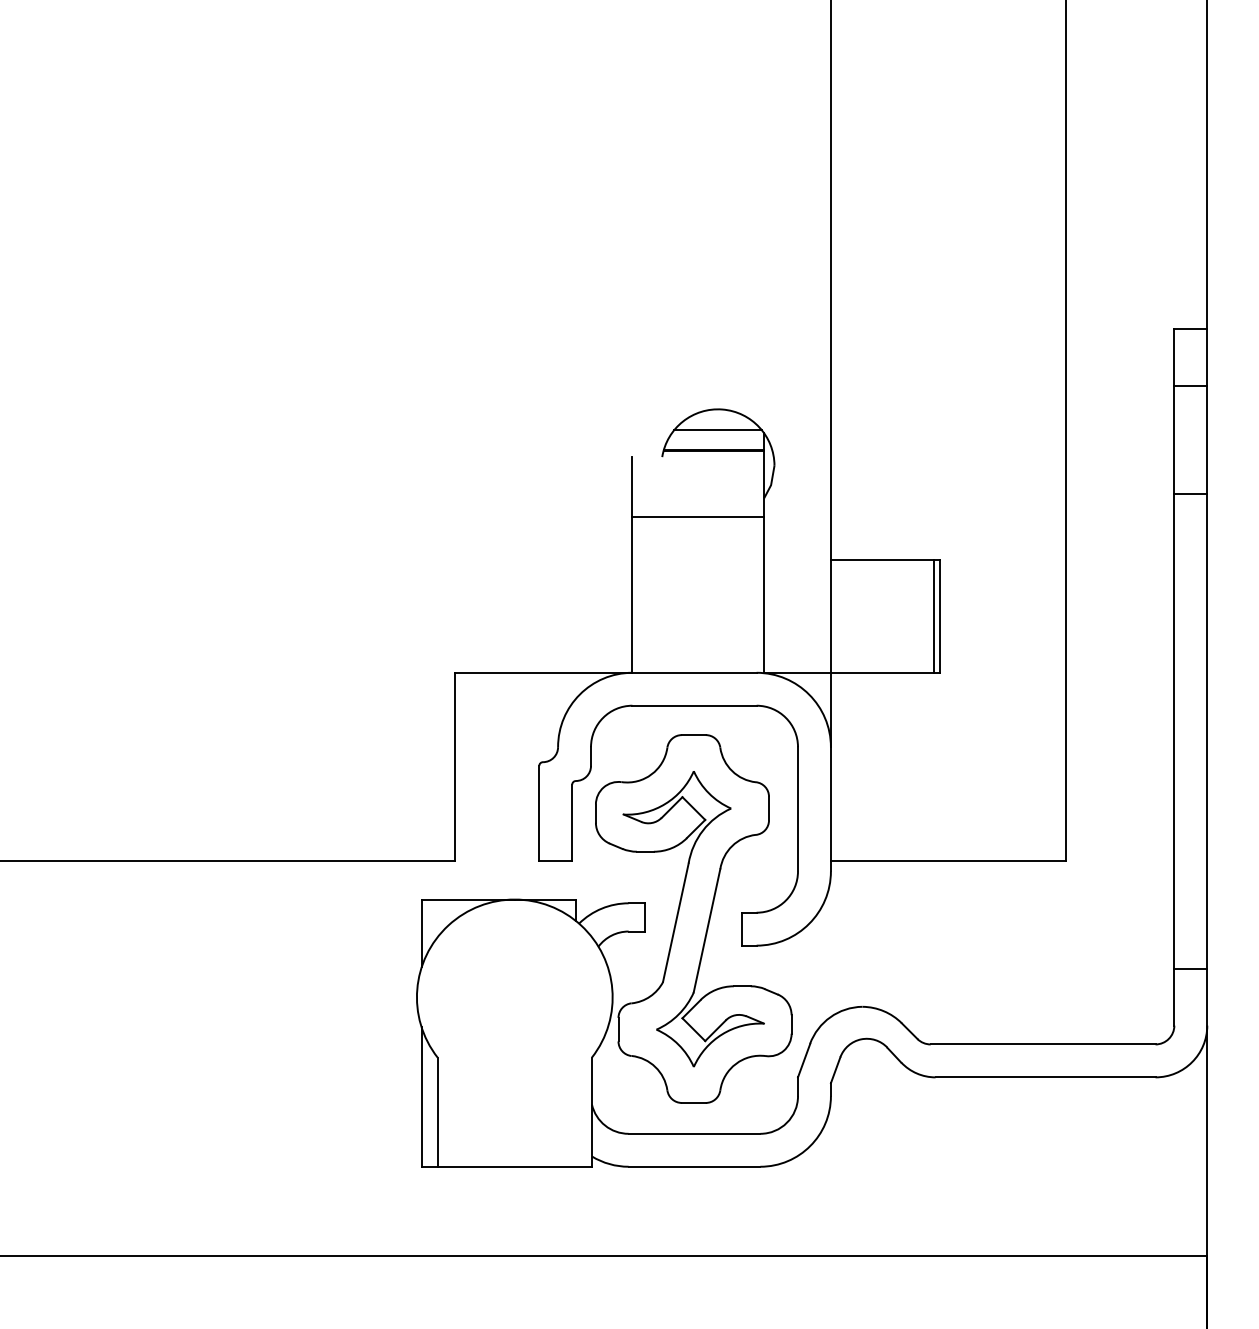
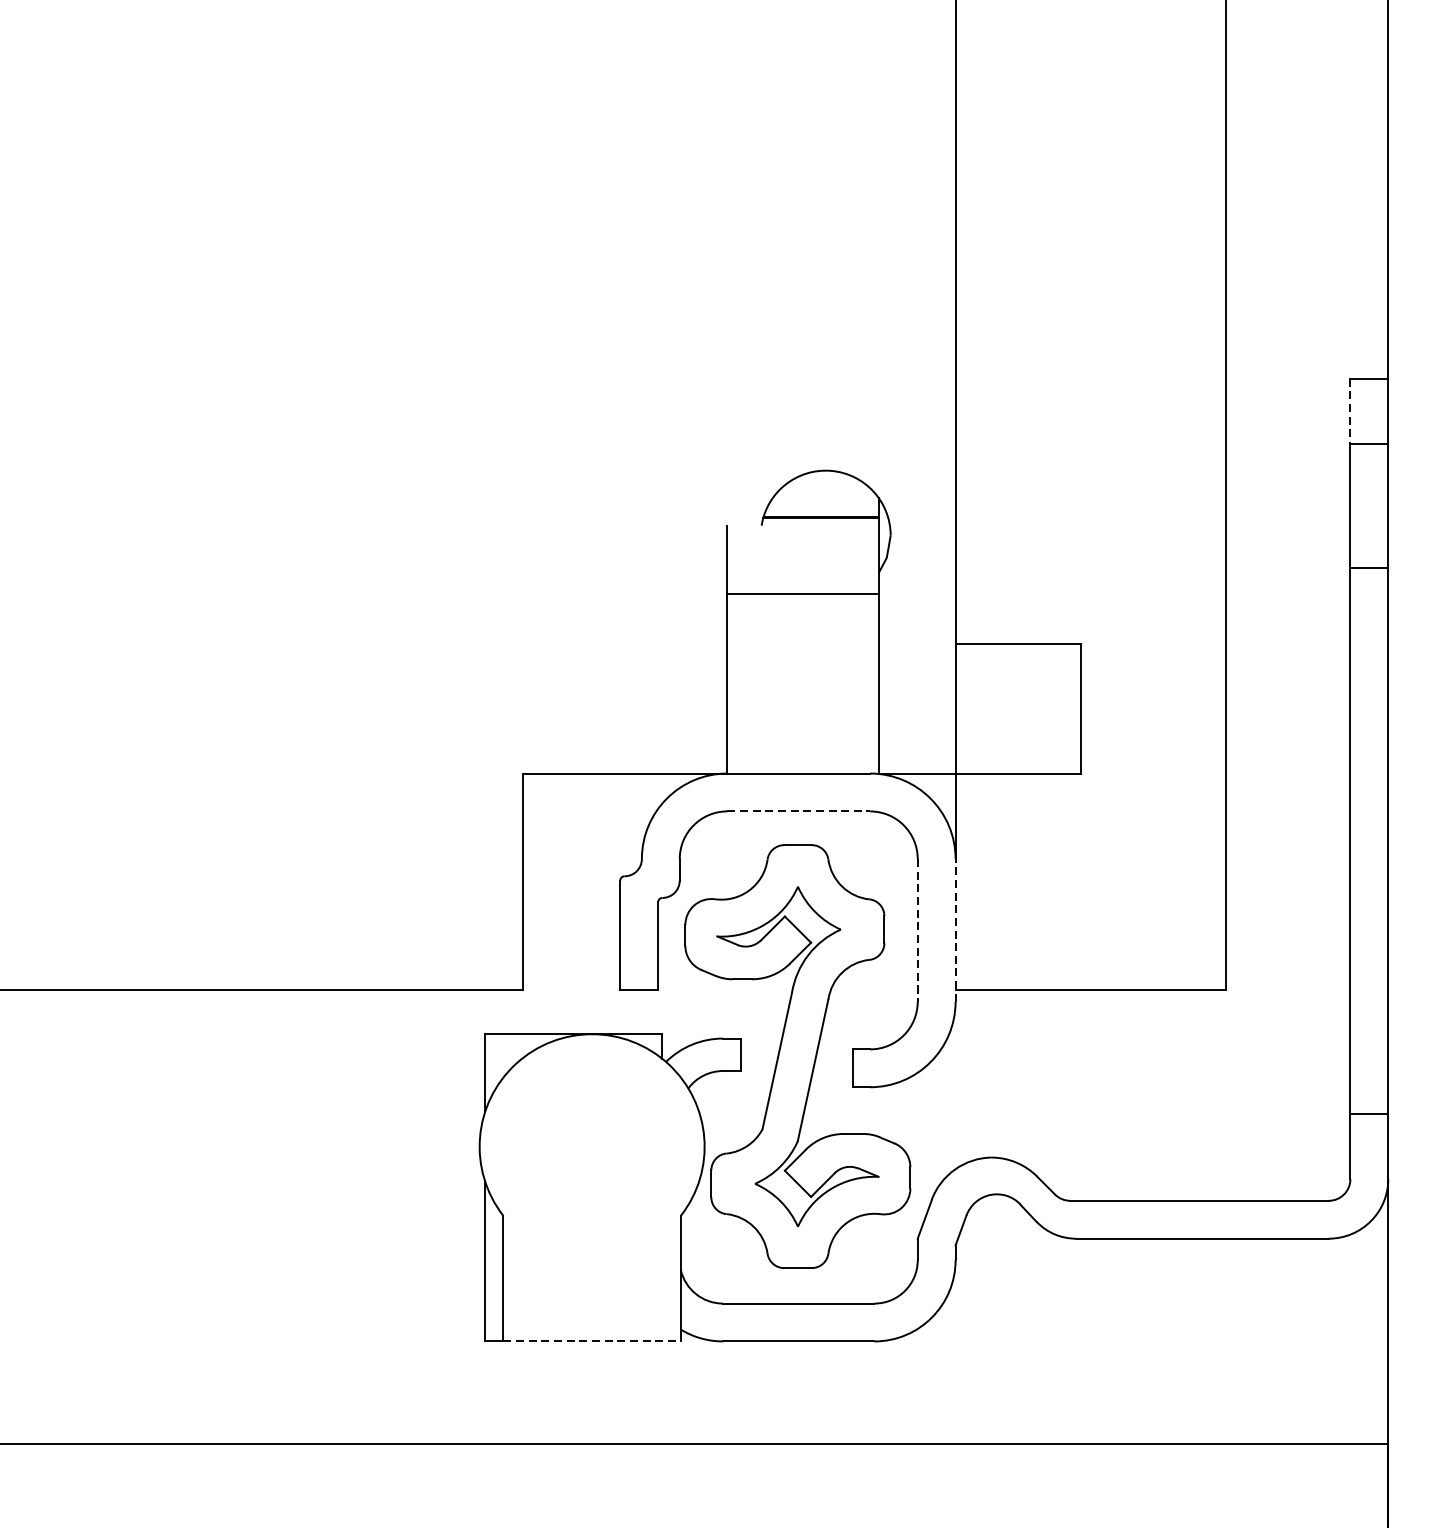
line: (1174, 358) -> (1350, 412), solid -> dashed
line: (717, 430) -> (825, 494), removed
line: (934, 615) -> (1074, 707), removed
line: (695, 705) -> (799, 811), solid -> dashed
line: (830, 808) -> (955, 929), solid -> dashed
line: (798, 809) -> (918, 930), solid -> dashed
line: (515, 1166) -> (592, 1341), solid -> dashed

